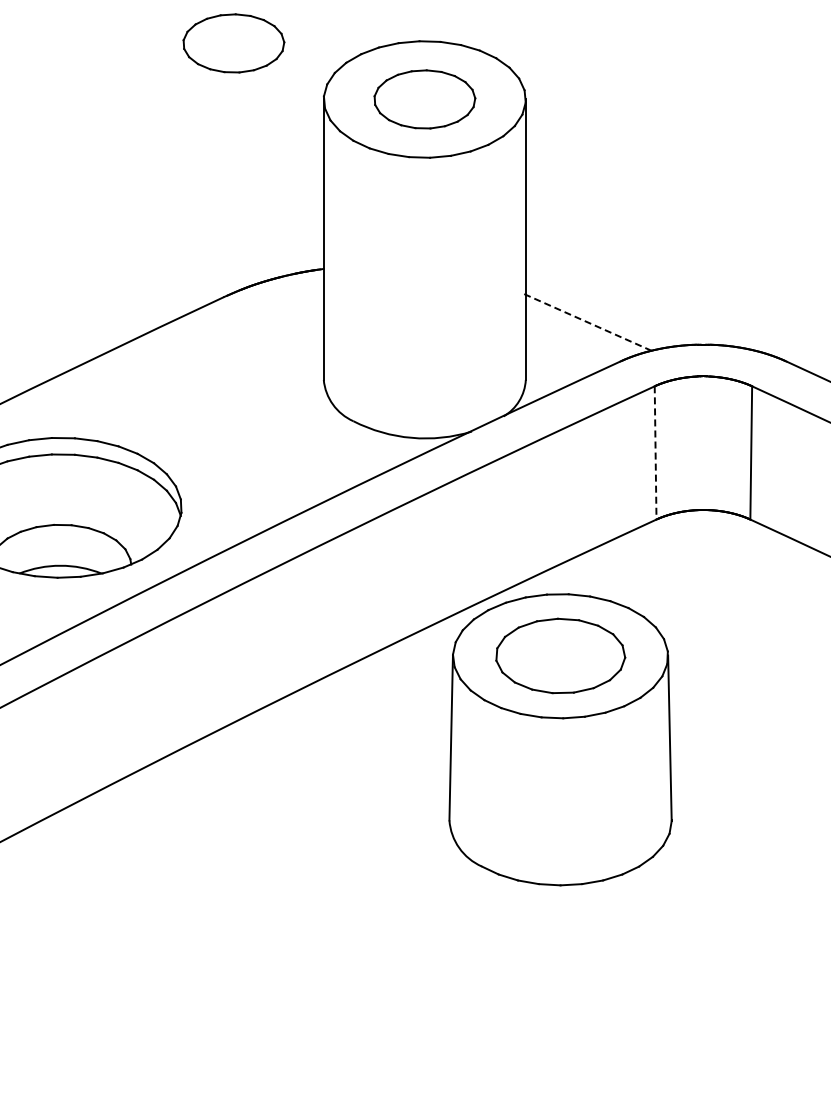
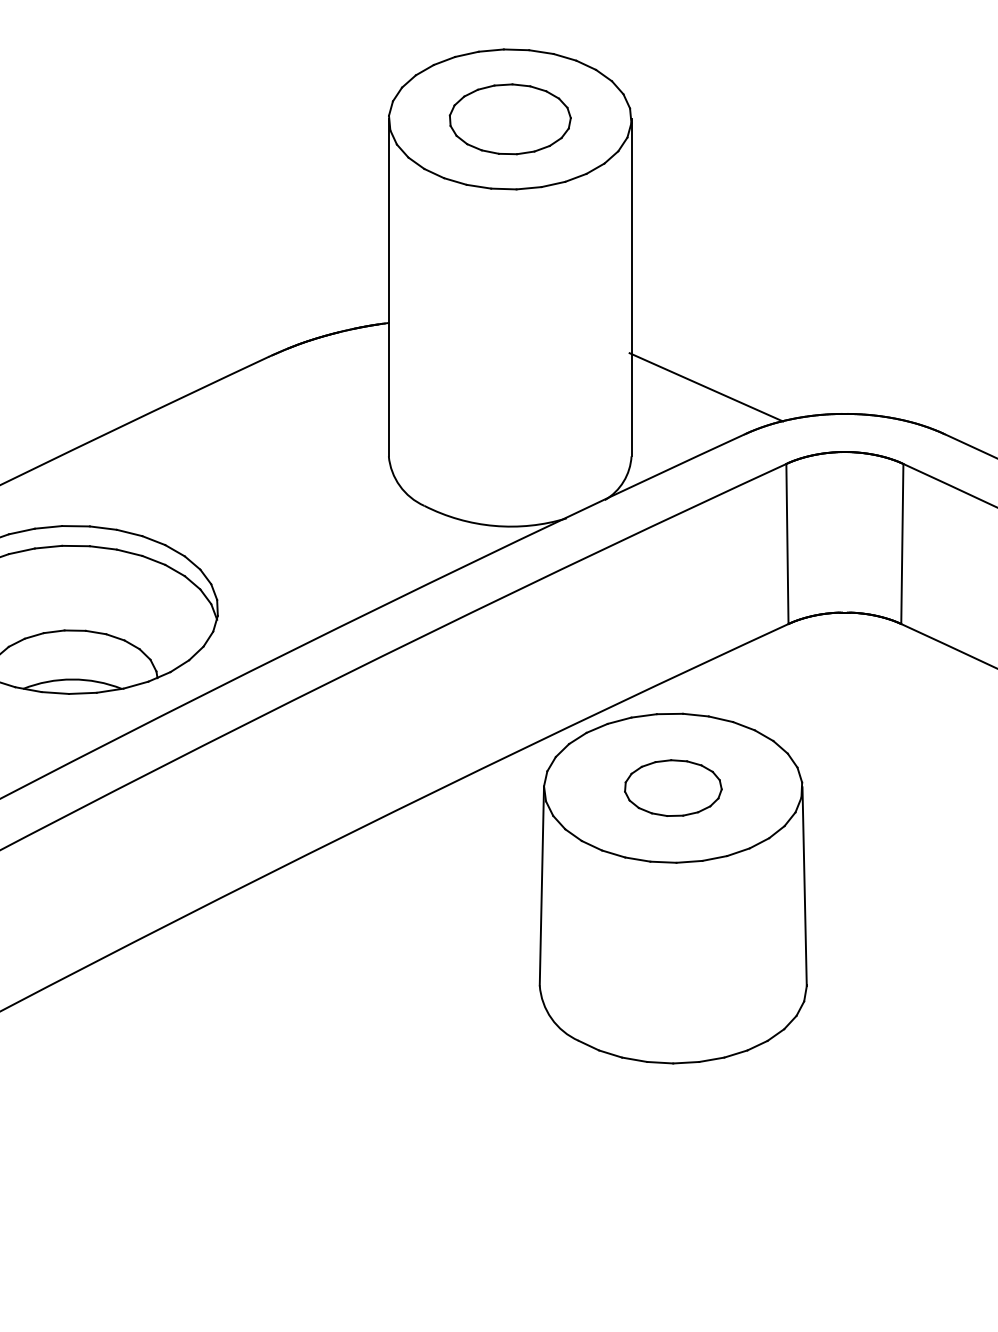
part: (233, 43) -> (280, 52), removed
line: (588, 322) -> (706, 387), dashed -> solid
line: (655, 452) -> (787, 543), dashed -> solid
part: (560, 656) -> (673, 788), size x0.62

